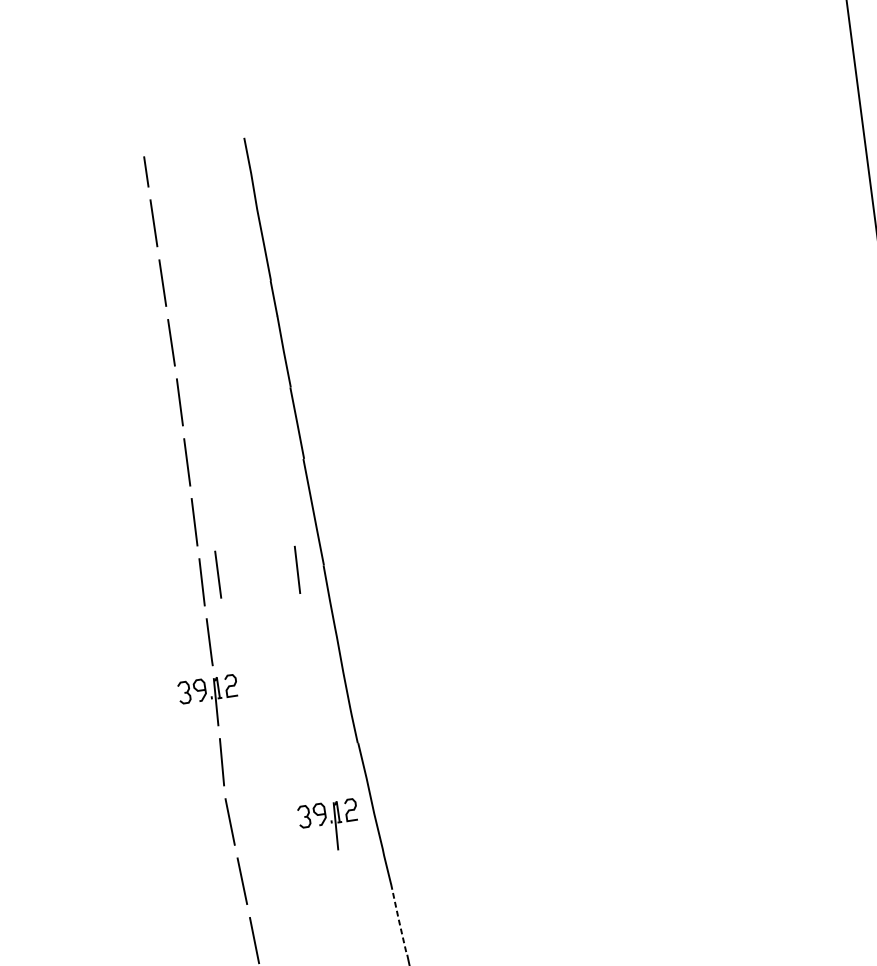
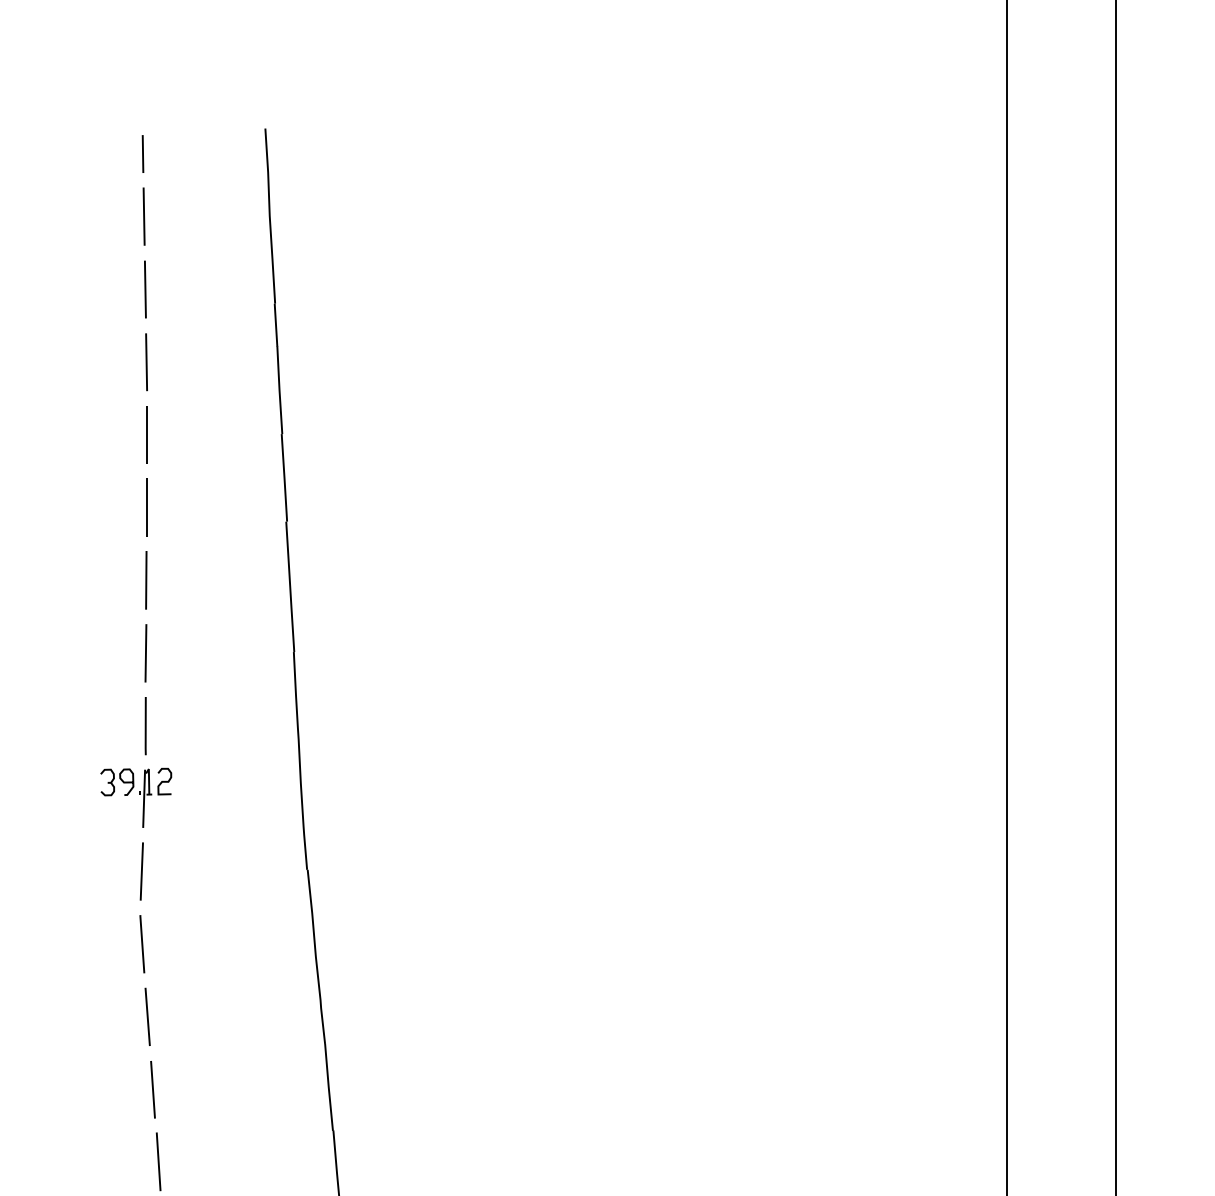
line: (297, 570) -> (261, 653), removed
line: (217, 574) -> (165, 646), removed
part: (329, 826) -> (260, 964), removed
line: (398, 919) -> (328, 1087), dashed -> solid

